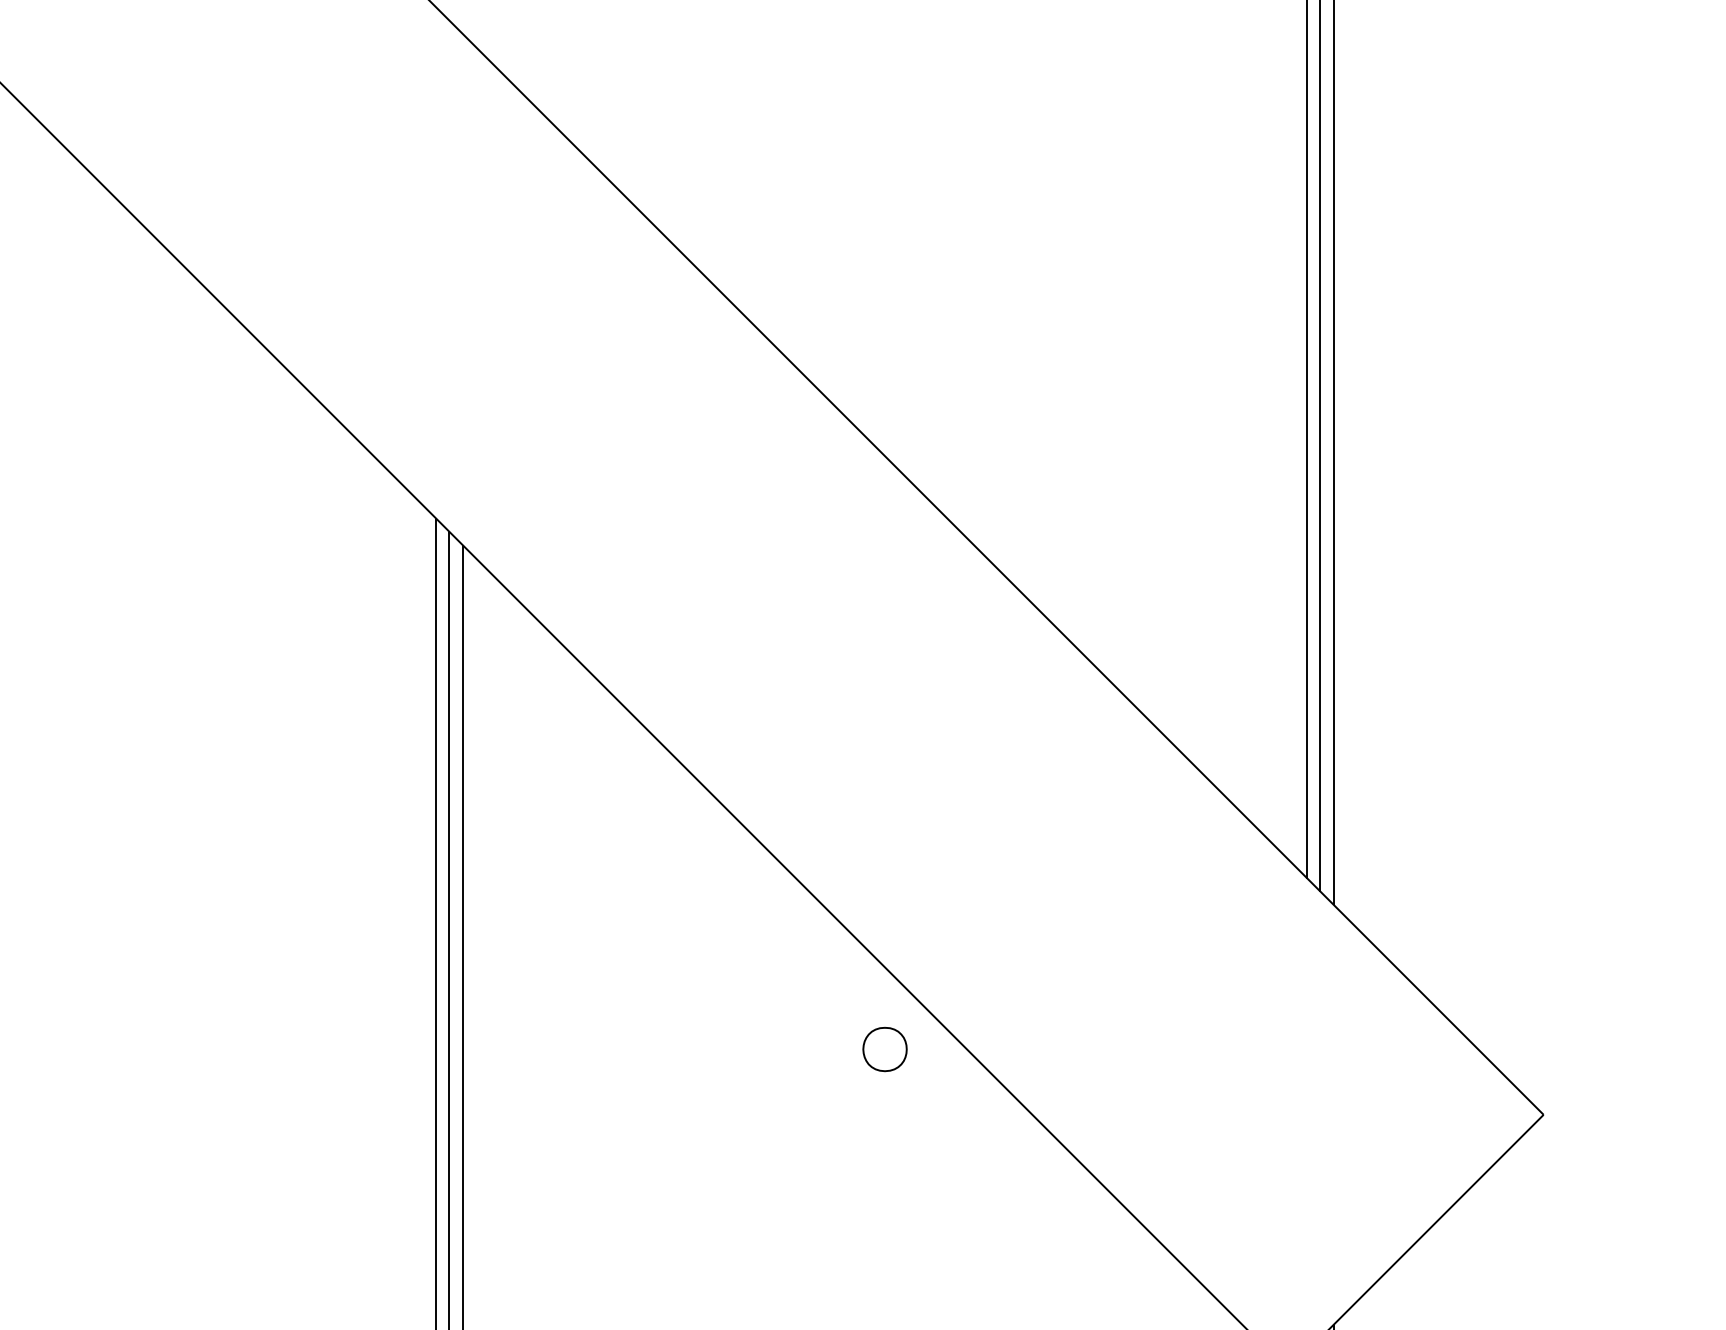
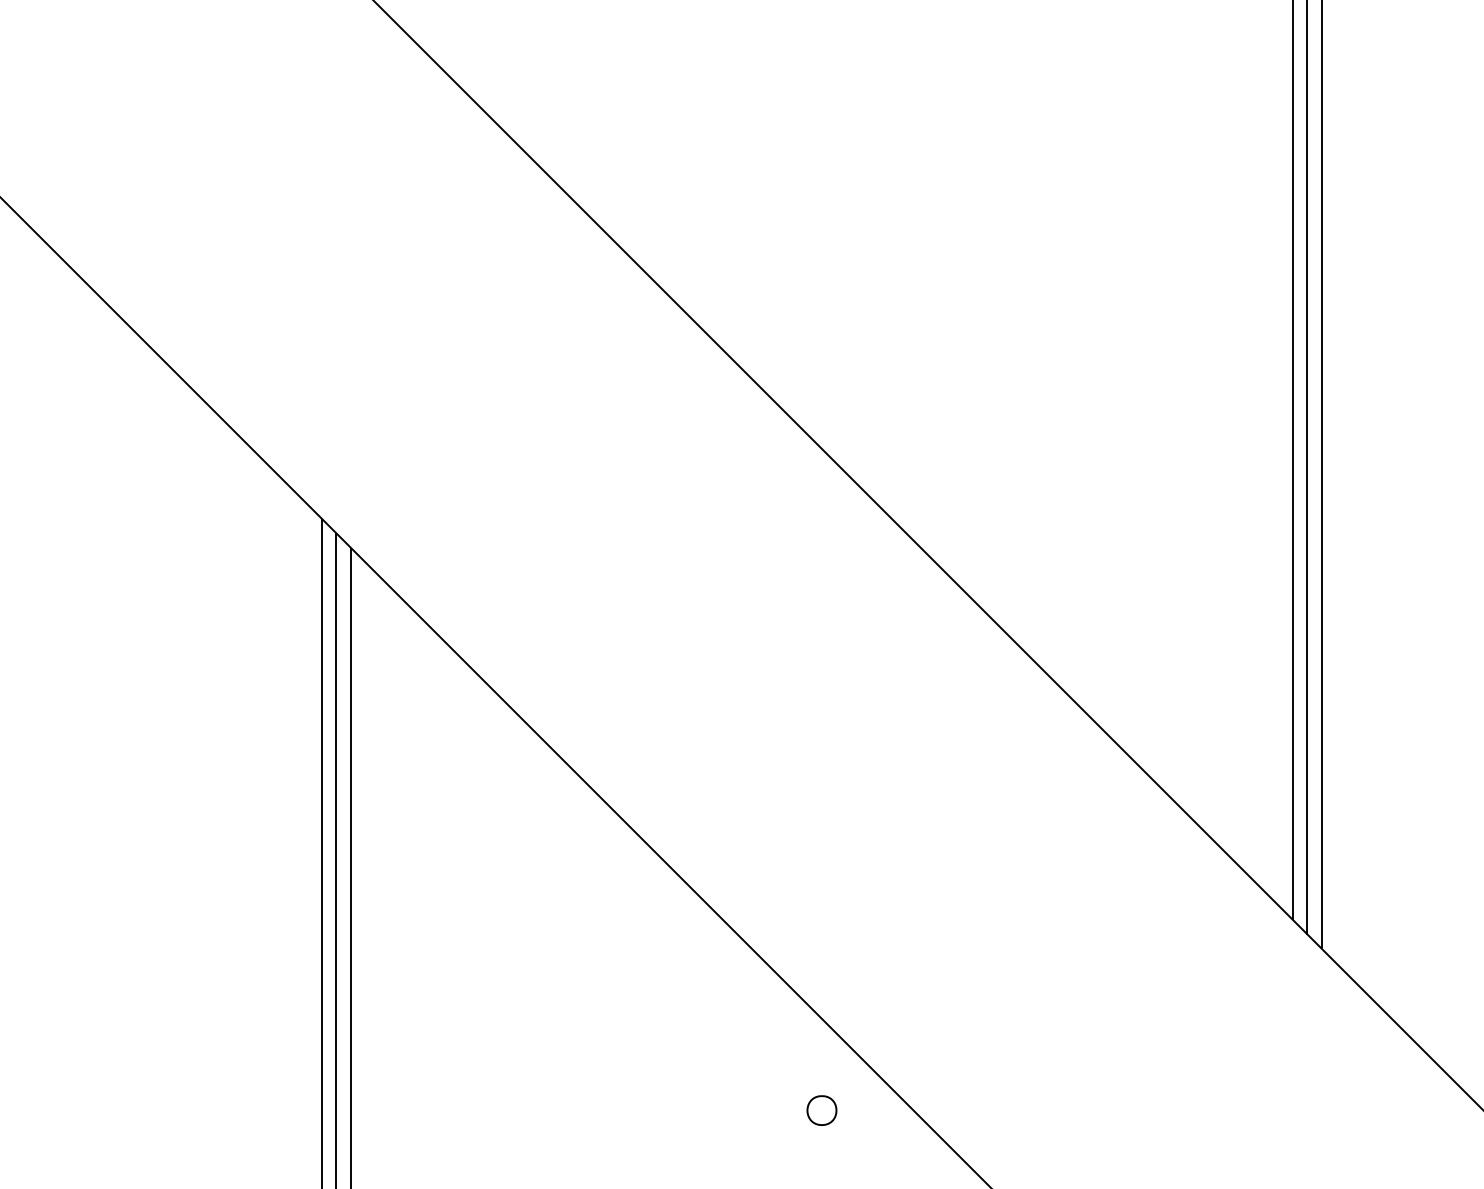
part: (884, 1049) -> (821, 1110), size x0.6

